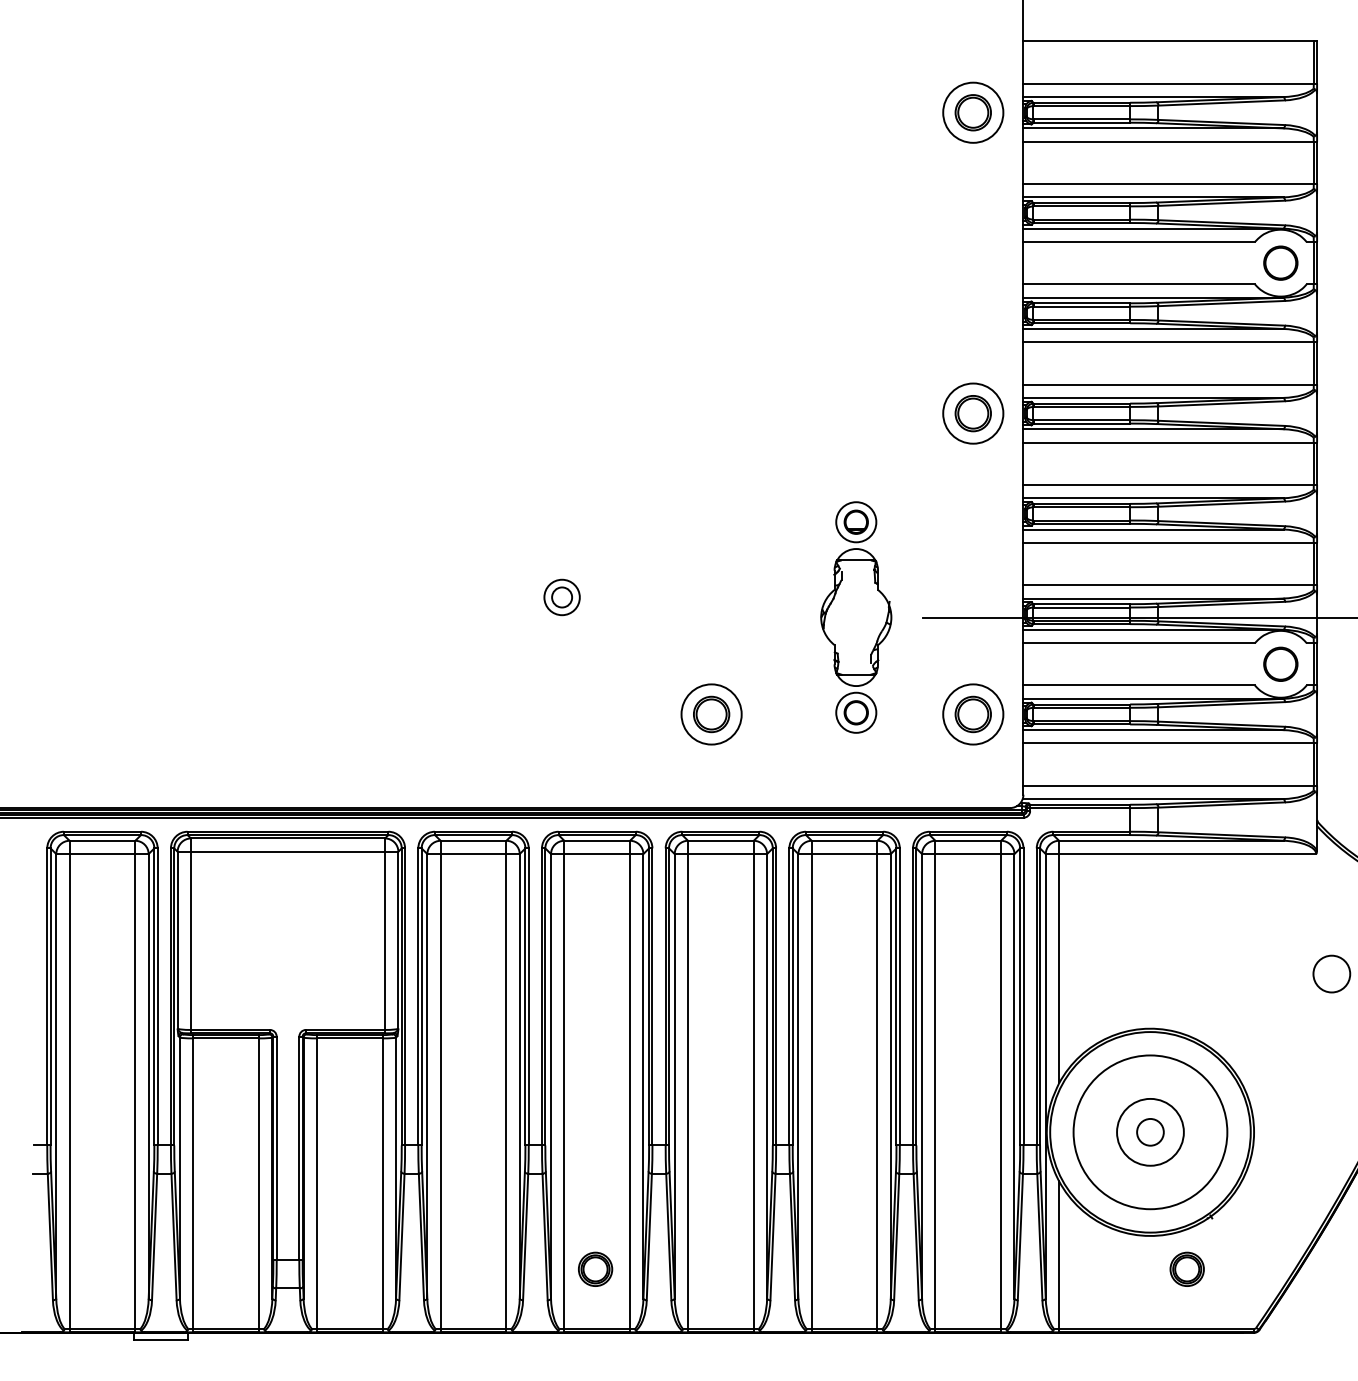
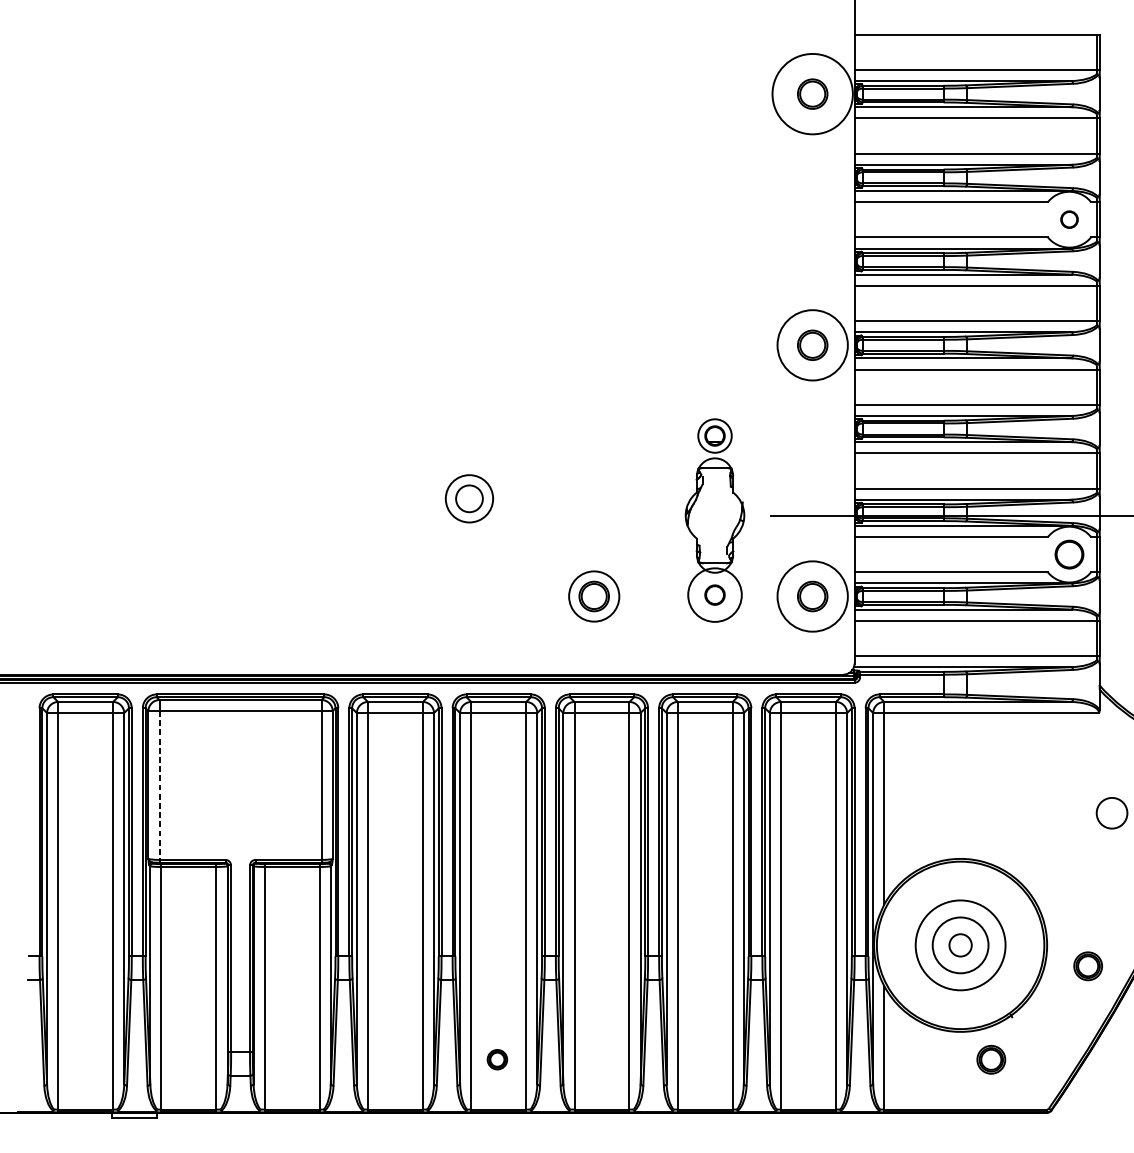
circle: (973, 112) -> (812, 93), size x1.6
circle: (1280, 262) -> (1069, 219), size x0.6
circle: (973, 413) -> (812, 345), size x1.4
part: (561, 597) -> (468, 498), size x1.6
circle: (856, 712) -> (715, 594), size x1.6
circle: (973, 714) -> (812, 596), size x1.4
line: (190, 941) -> (159, 786), solid -> dashed
circle: (1150, 1132) -> (960, 945), size x0.7
part: (1302, 1156) -> (1087, 965), added
part: (595, 1268) -> (497, 1059), size x0.7

